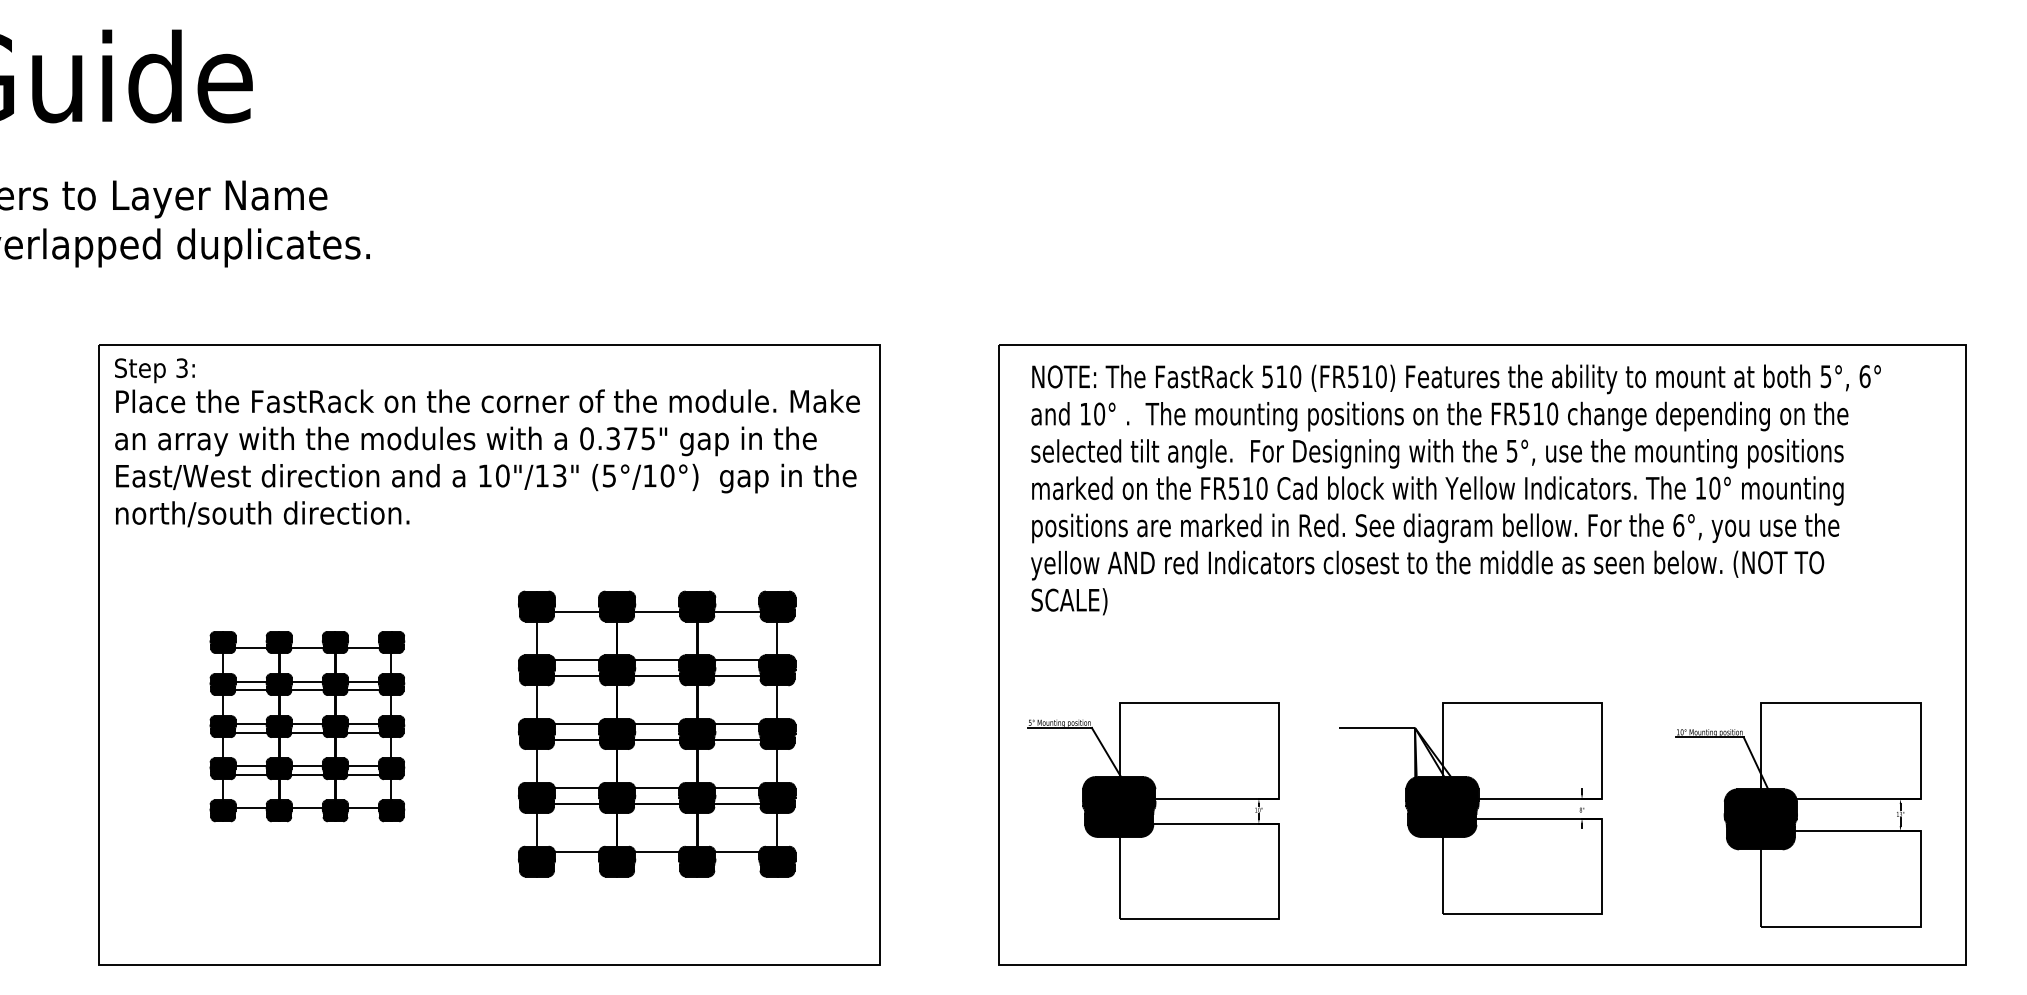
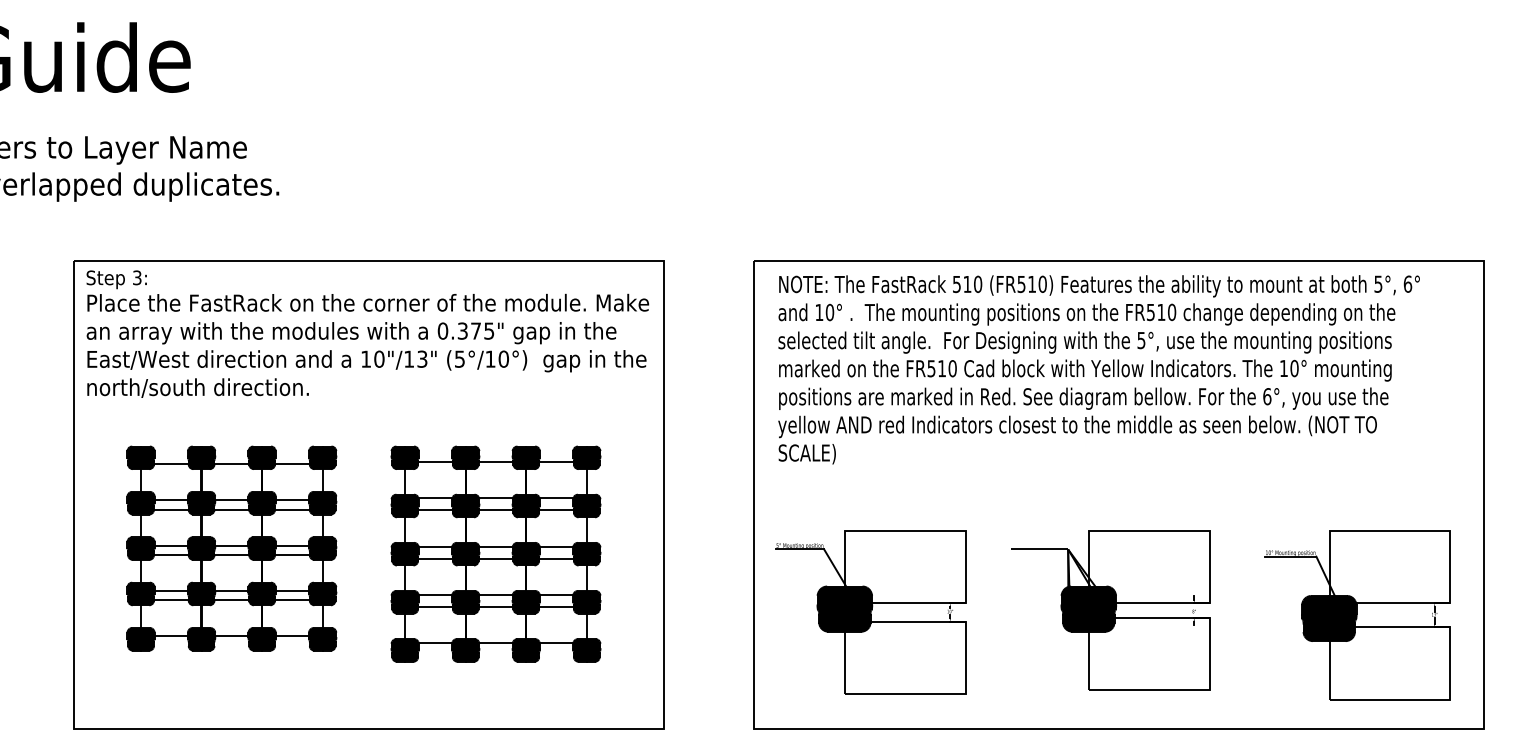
part: (307, 726) -> (231, 548), size x1.43

